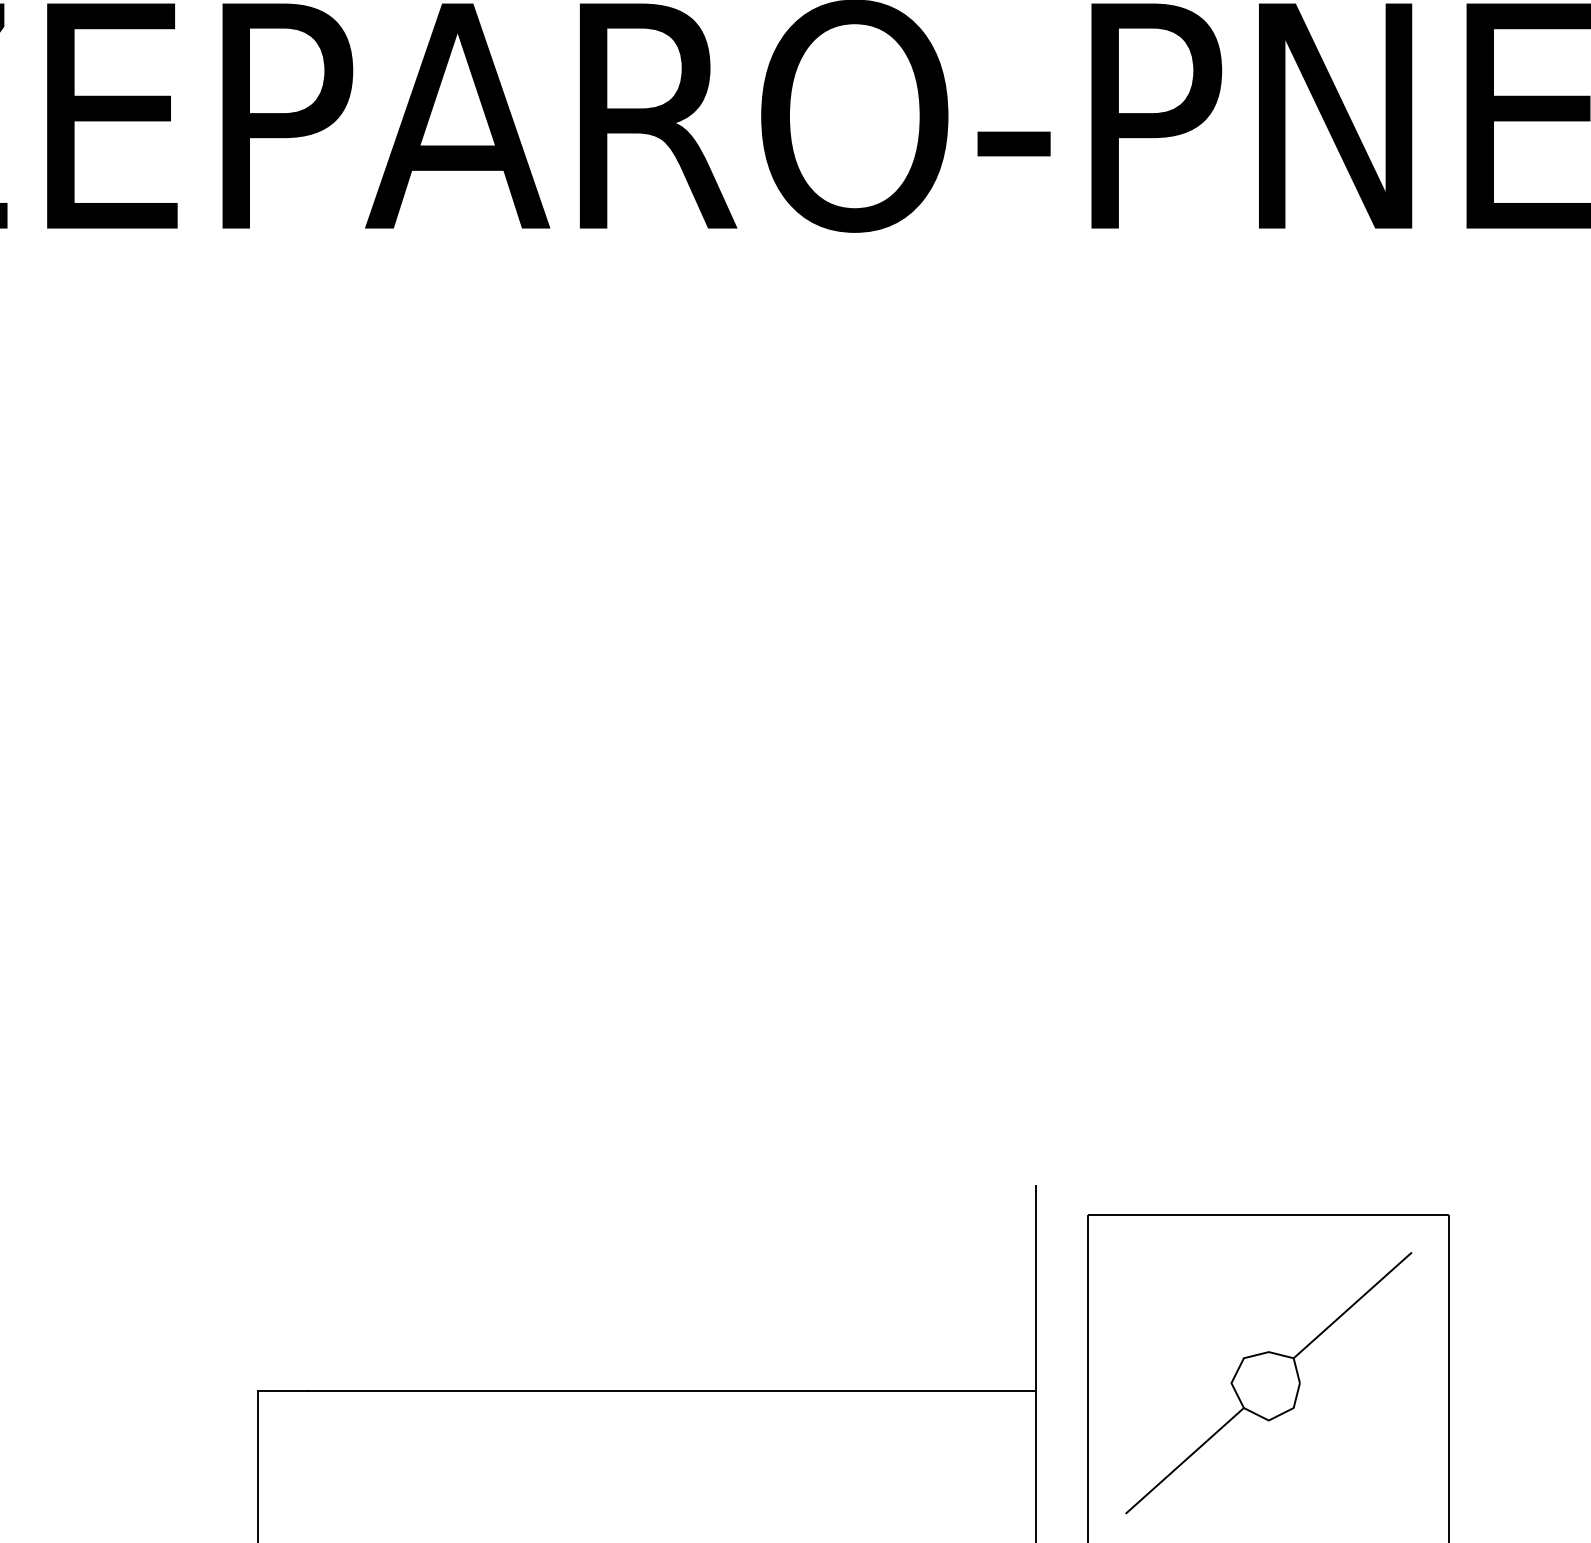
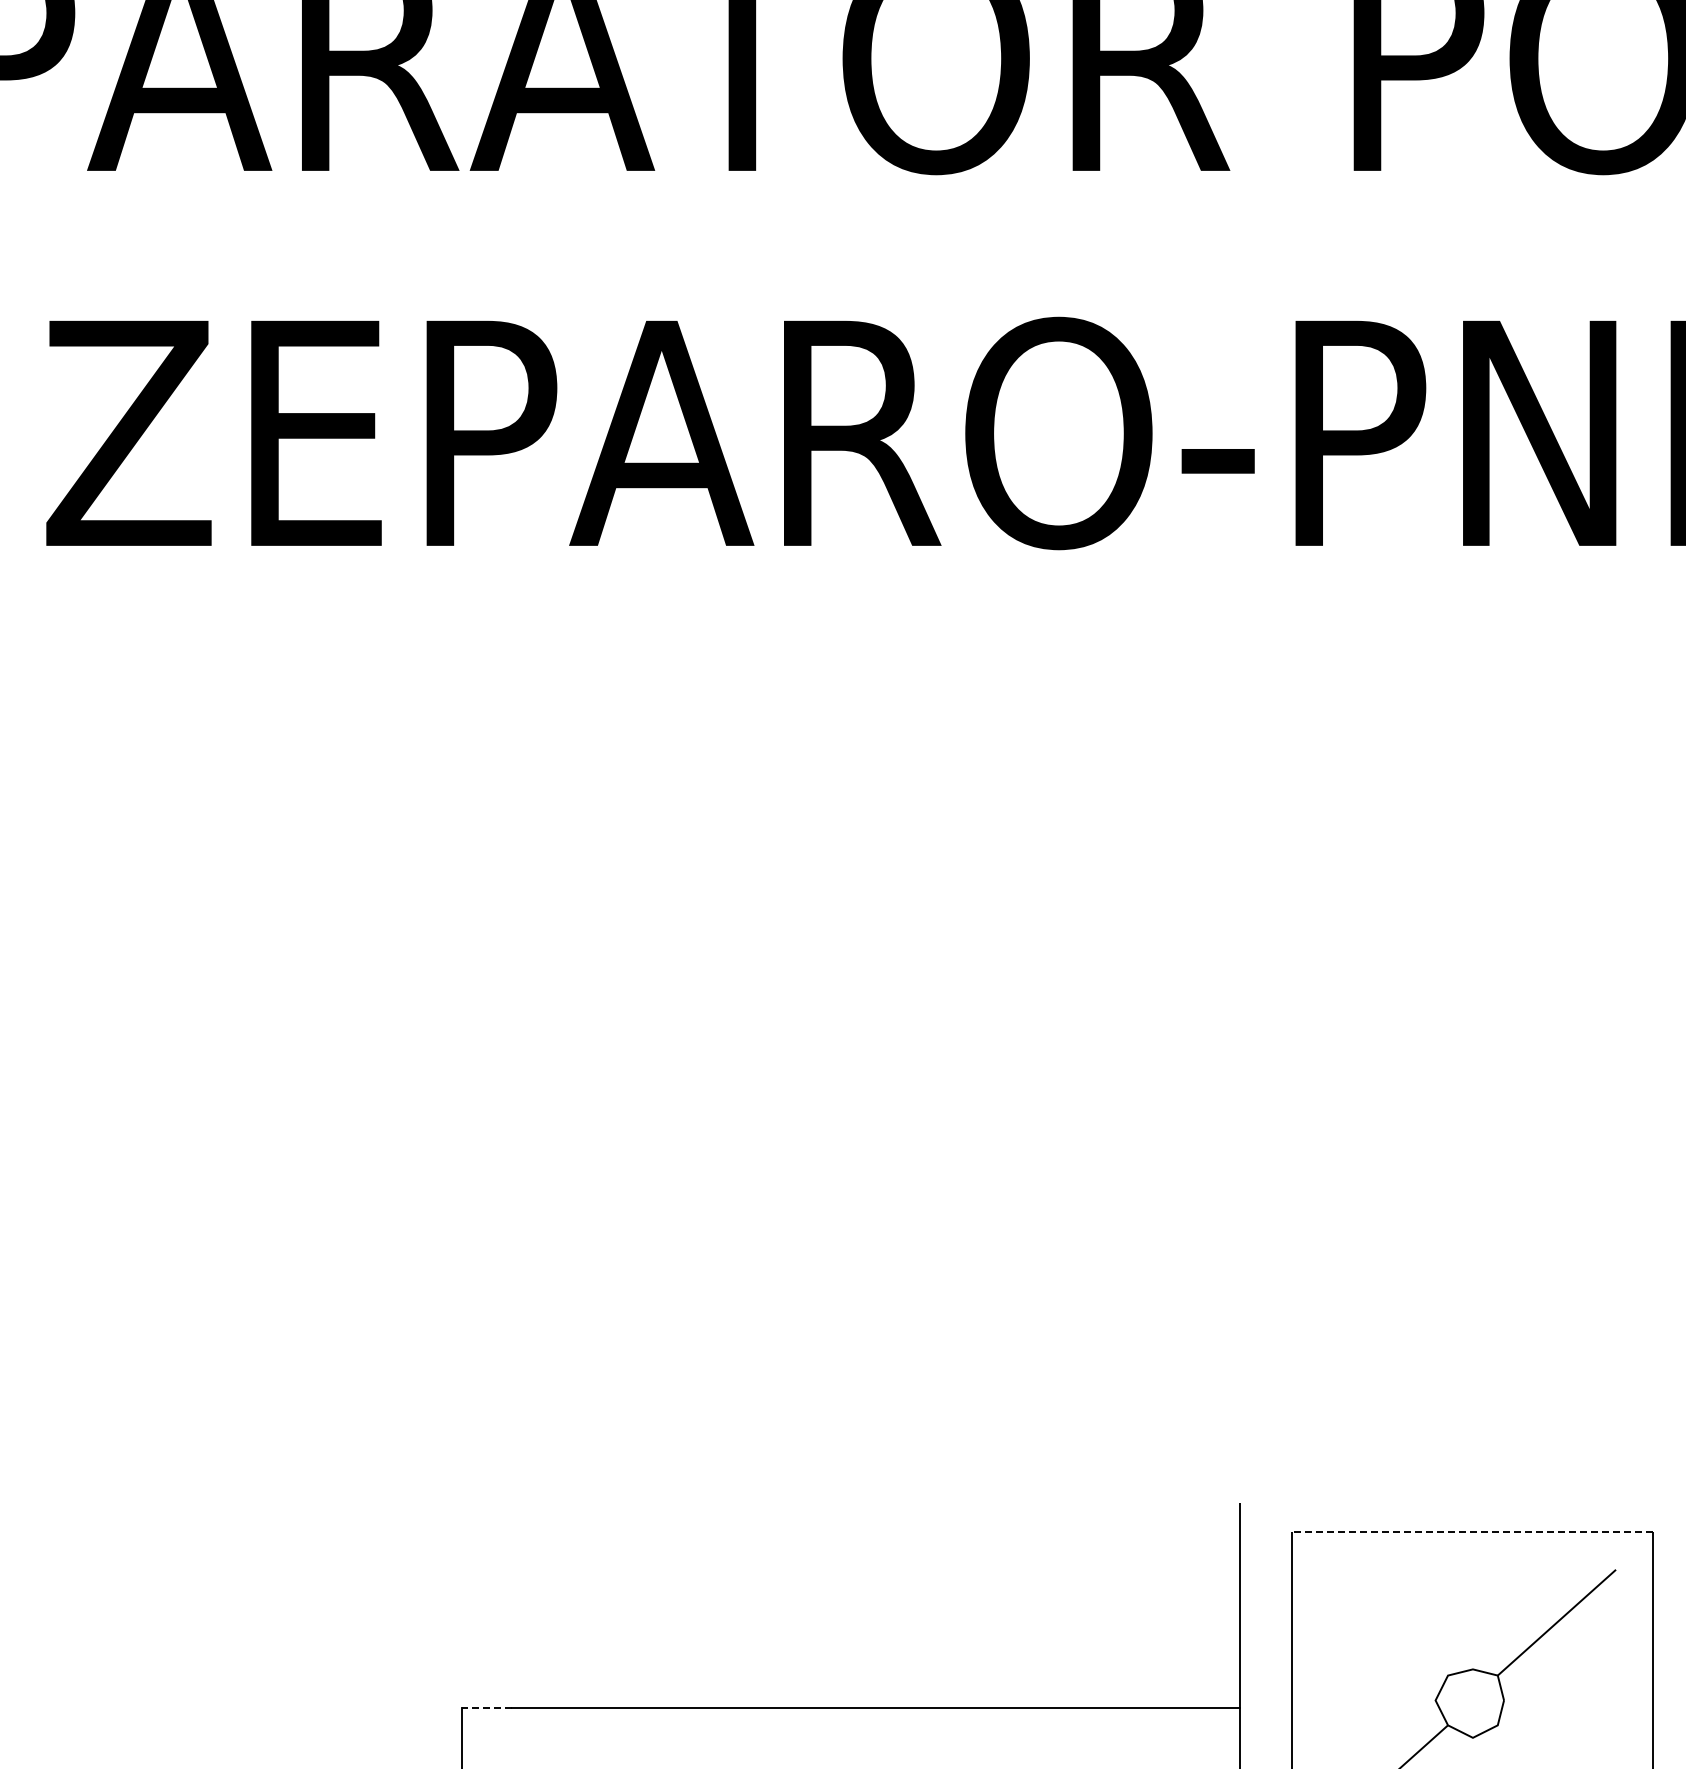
line: (1268, 1215) -> (1472, 1532), solid -> dashed
line: (283, 1390) -> (487, 1707), solid -> dashed

